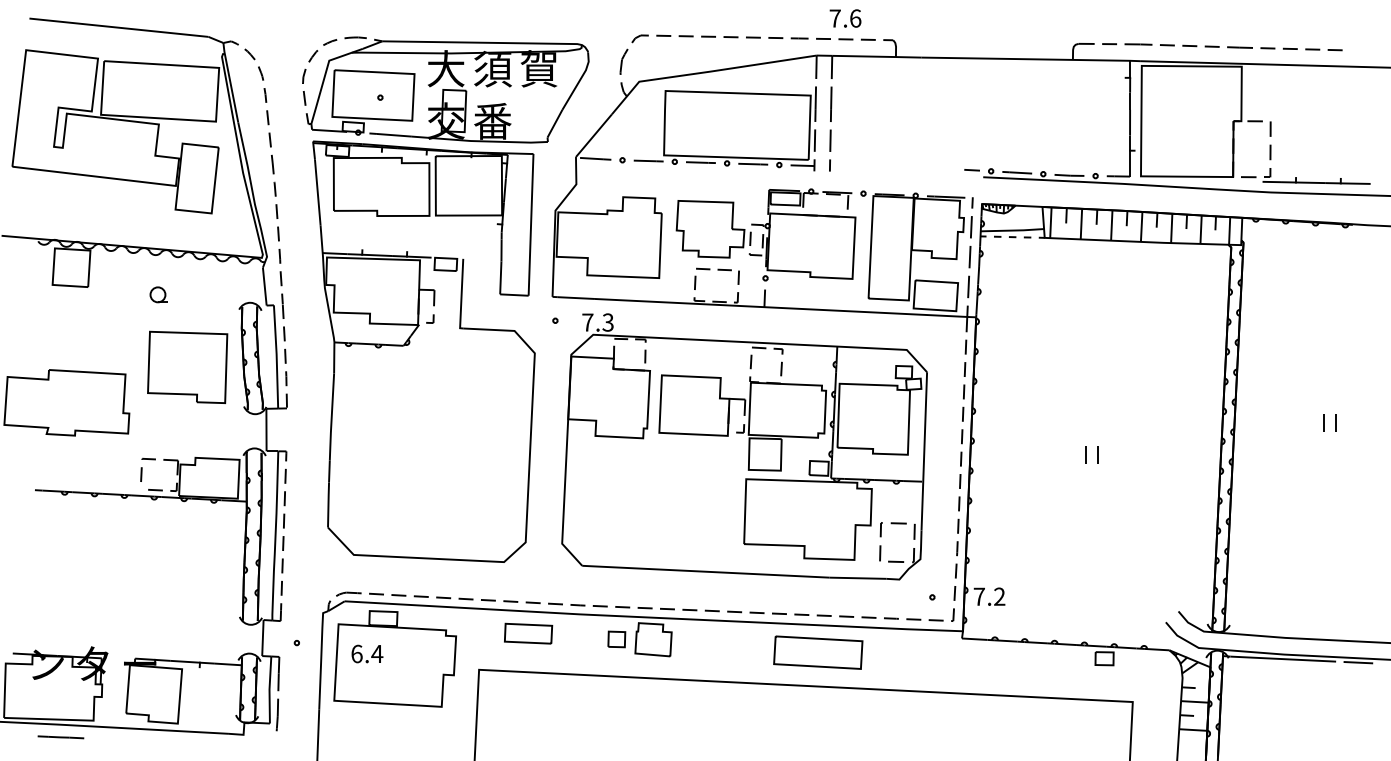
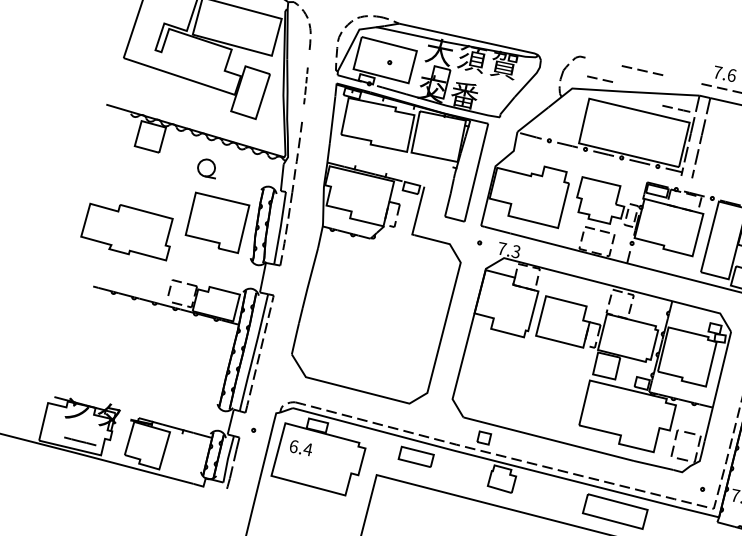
line: (671, 35) -> (597, 78), moved
line: (790, 38) -> (677, 109), moved
part: (271, 153) -> (305, 85), size x0.6
part: (158, 294) -> (207, 167), size x1.6
part: (616, 639) -> (483, 438), moved
line: (60, 737) -> (79, 441), moved

